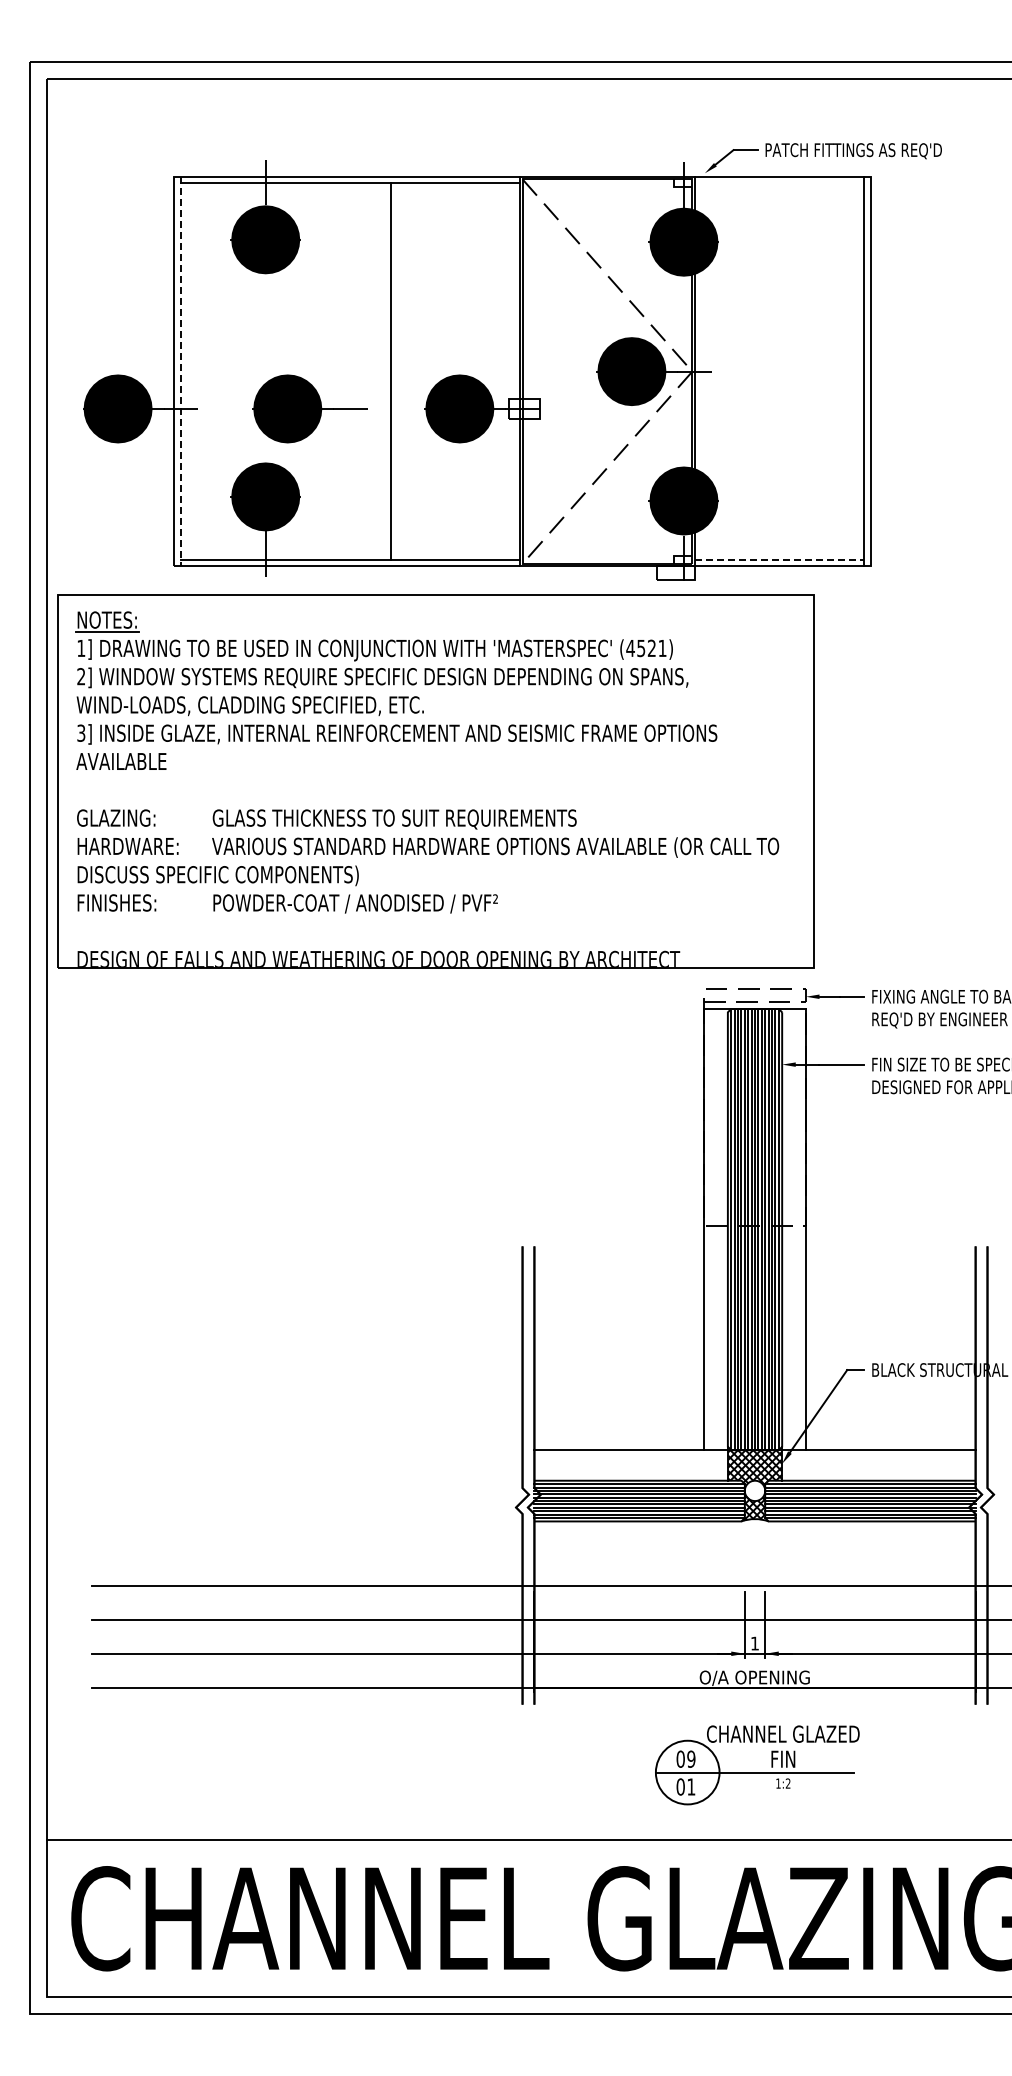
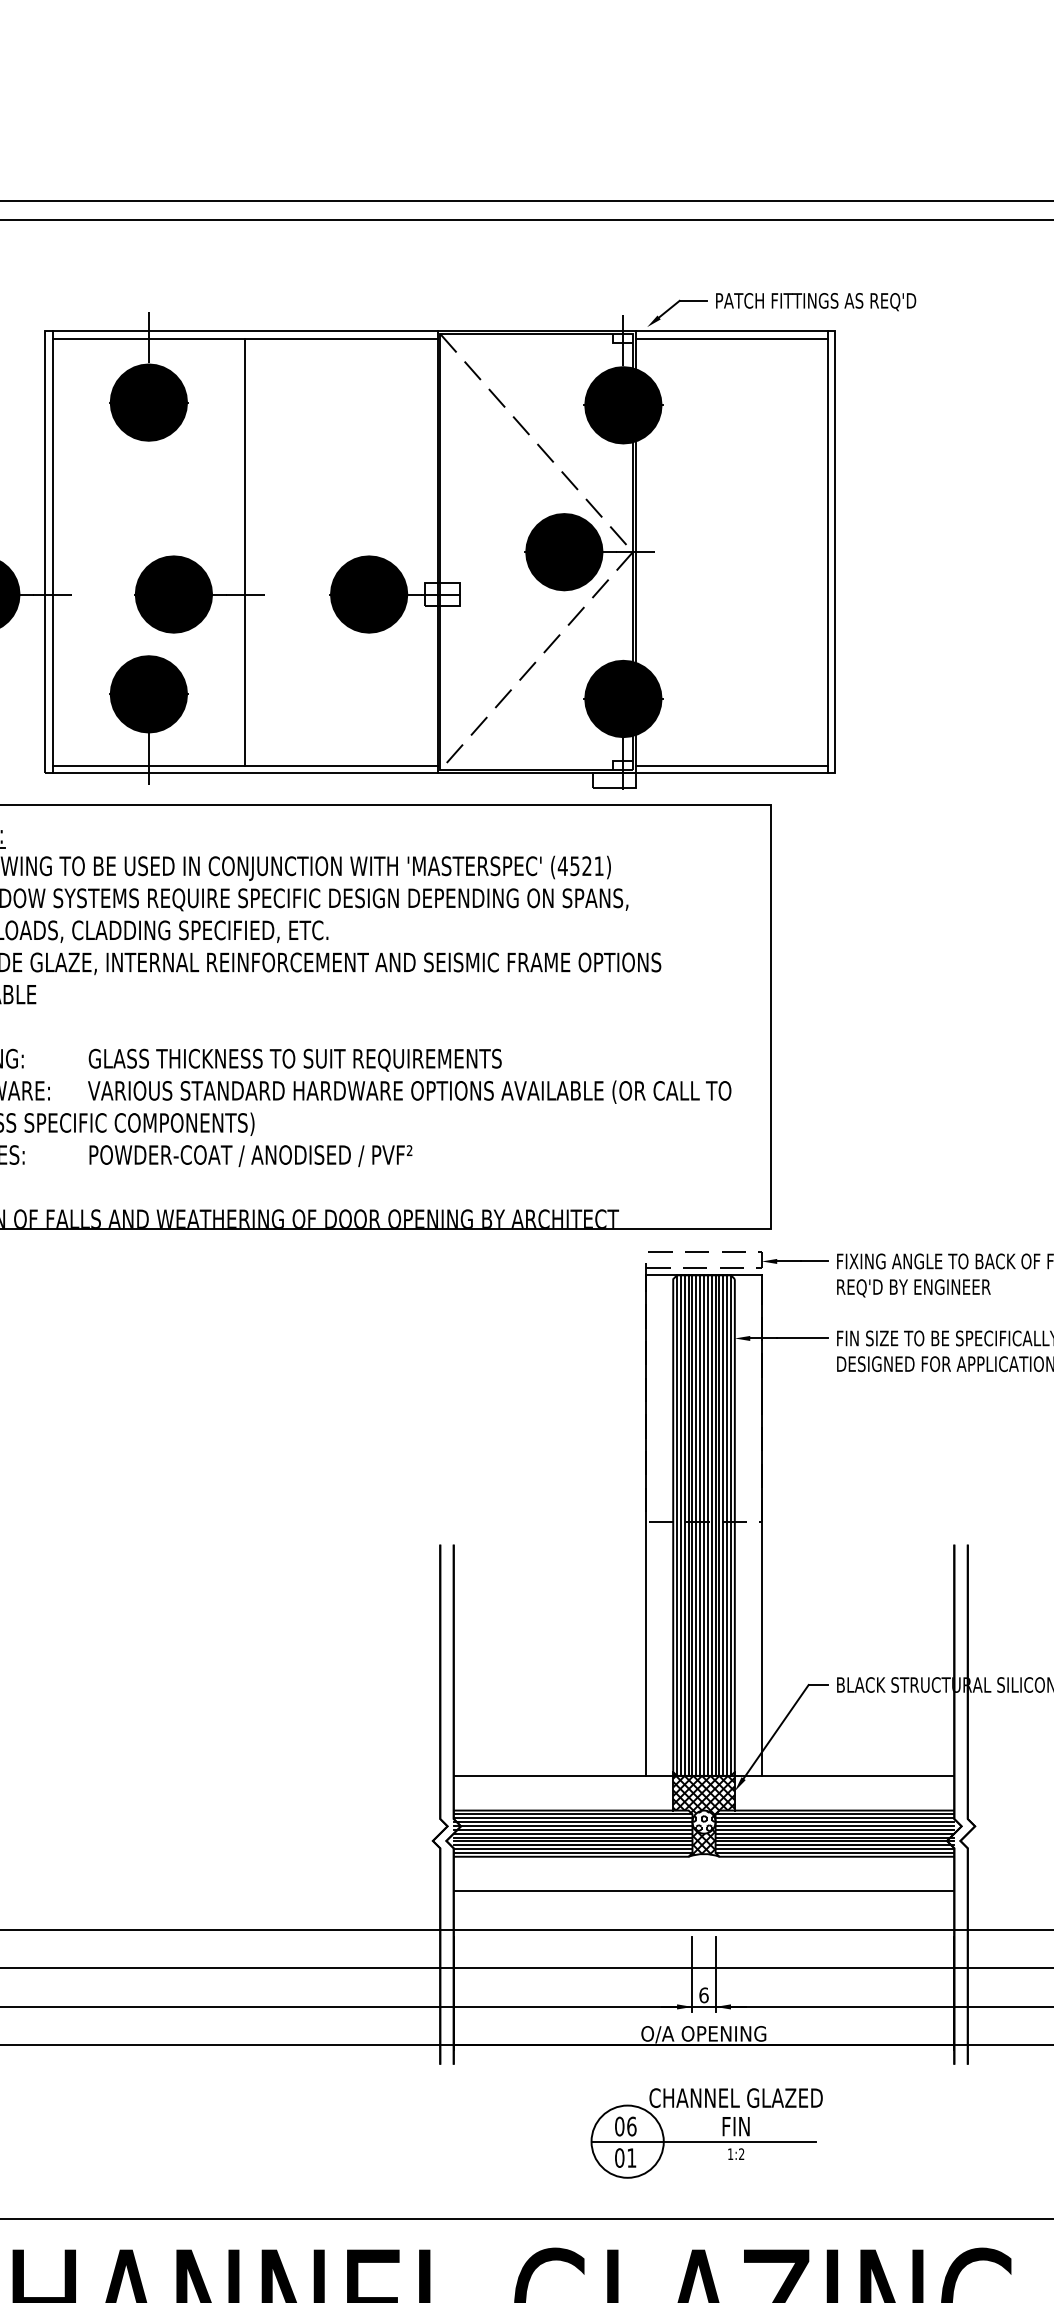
line: (779, 183) -> (731, 338), added
line: (180, 371) -> (52, 552), dashed -> solid
line: (390, 371) -> (245, 552), moved
line: (779, 559) -> (731, 765), dashed -> solid
hatch: (754, 1489) -> (703, 1820), added
line: (754, 1551) -> (703, 1890), added
text: (754, 1643) -> (703, 1995), 1 -> 6
text: (691, 1758) -> (631, 2125), 09 -> 06

